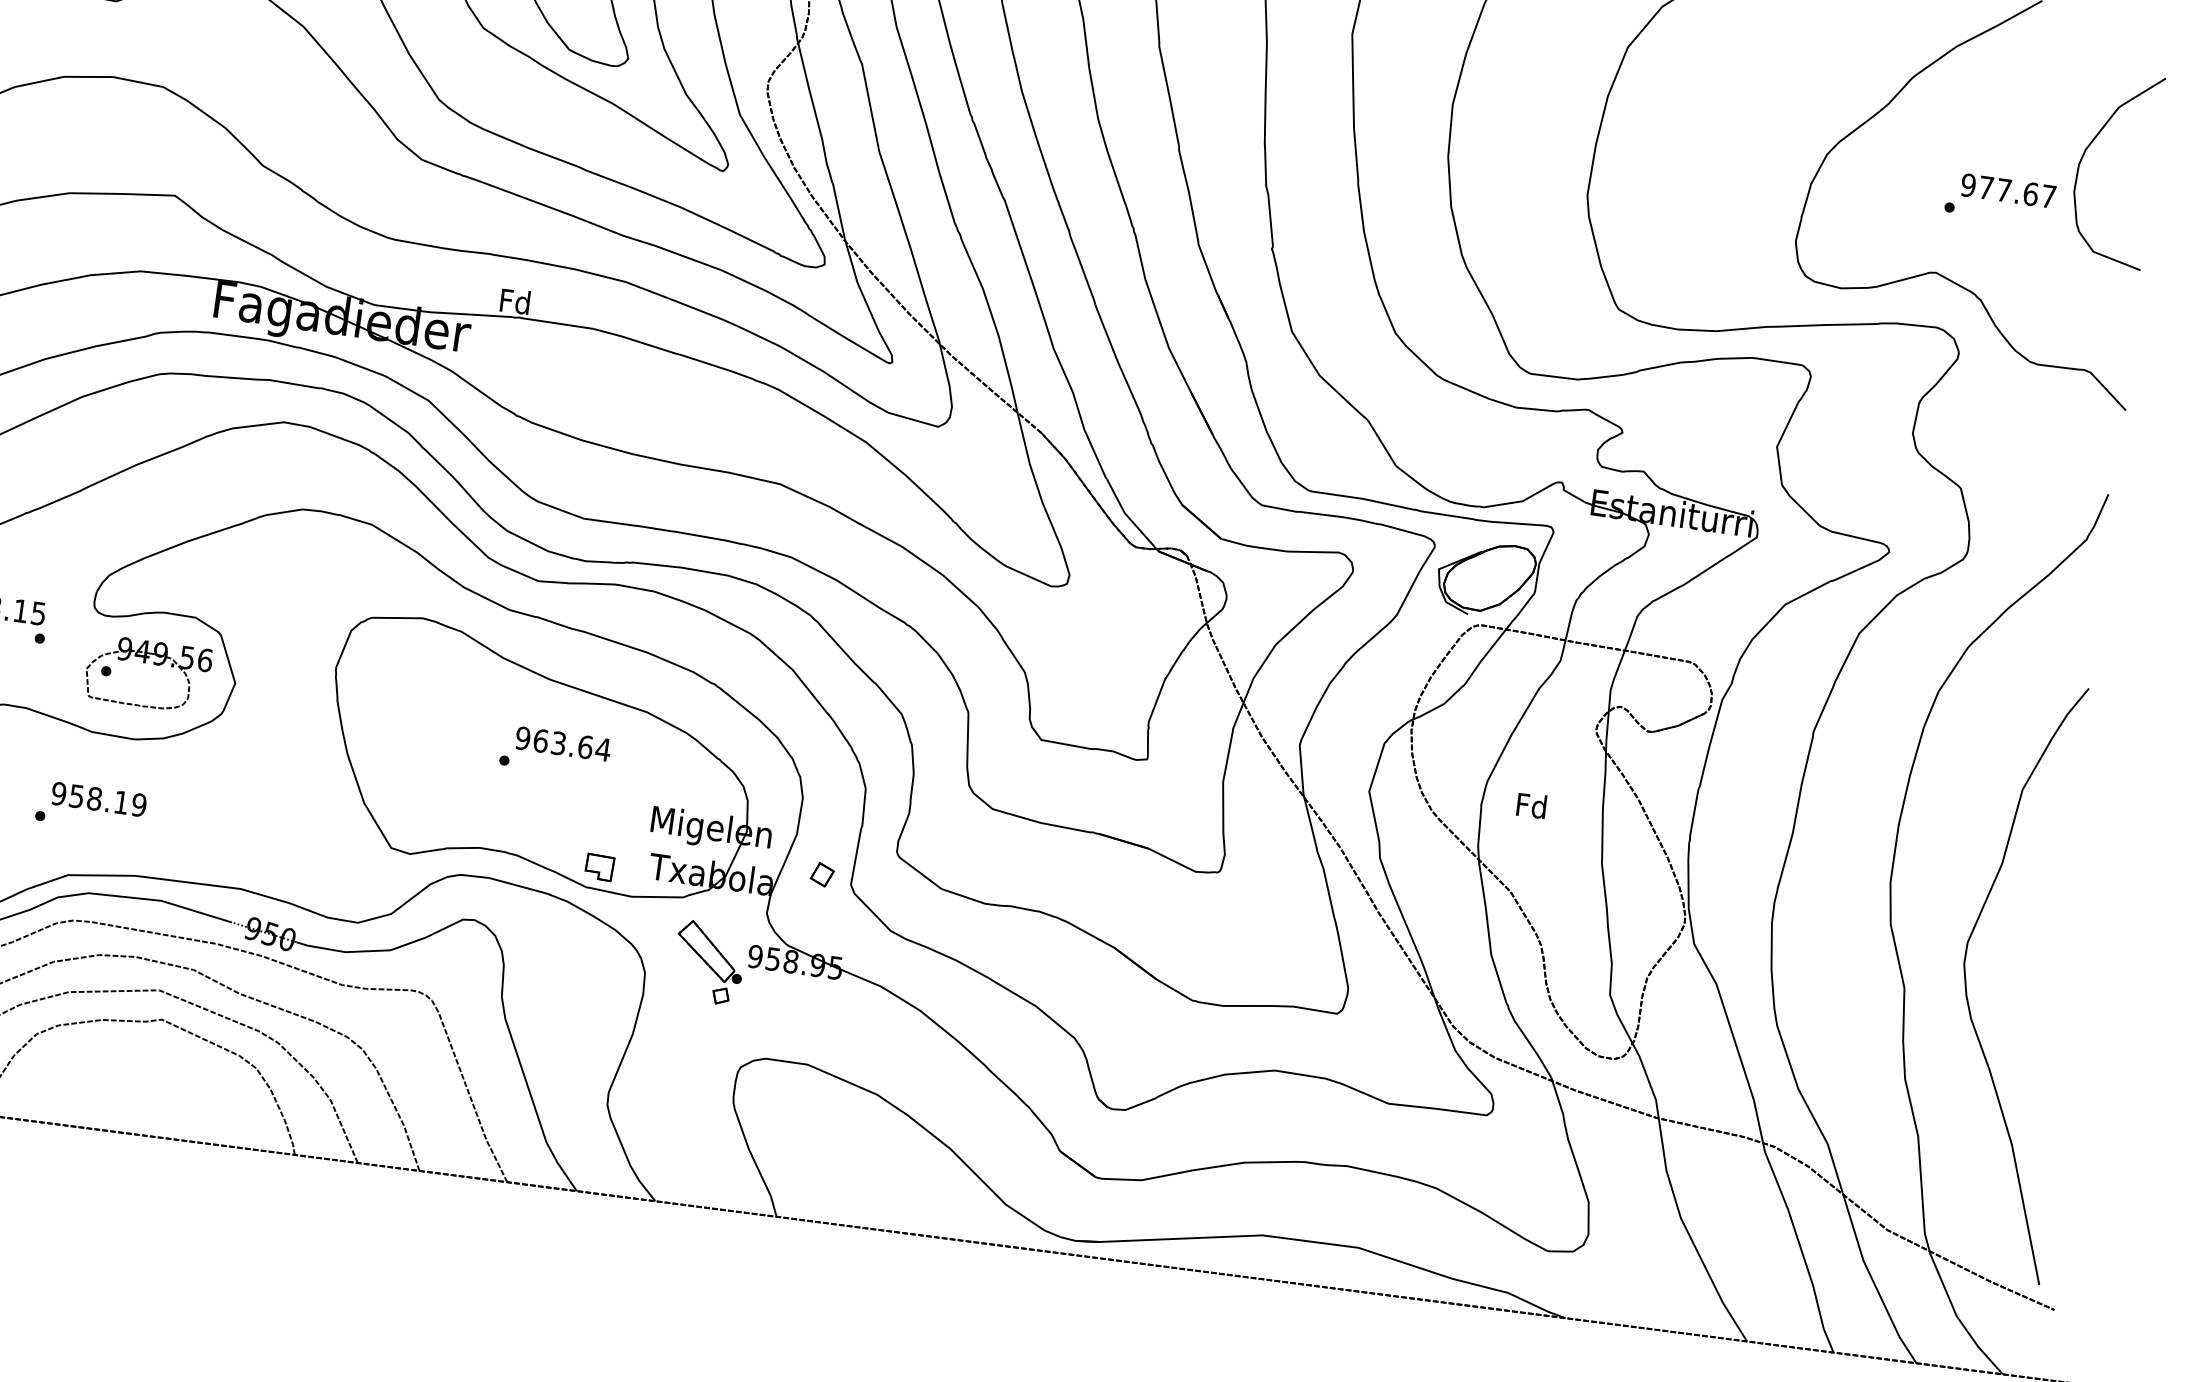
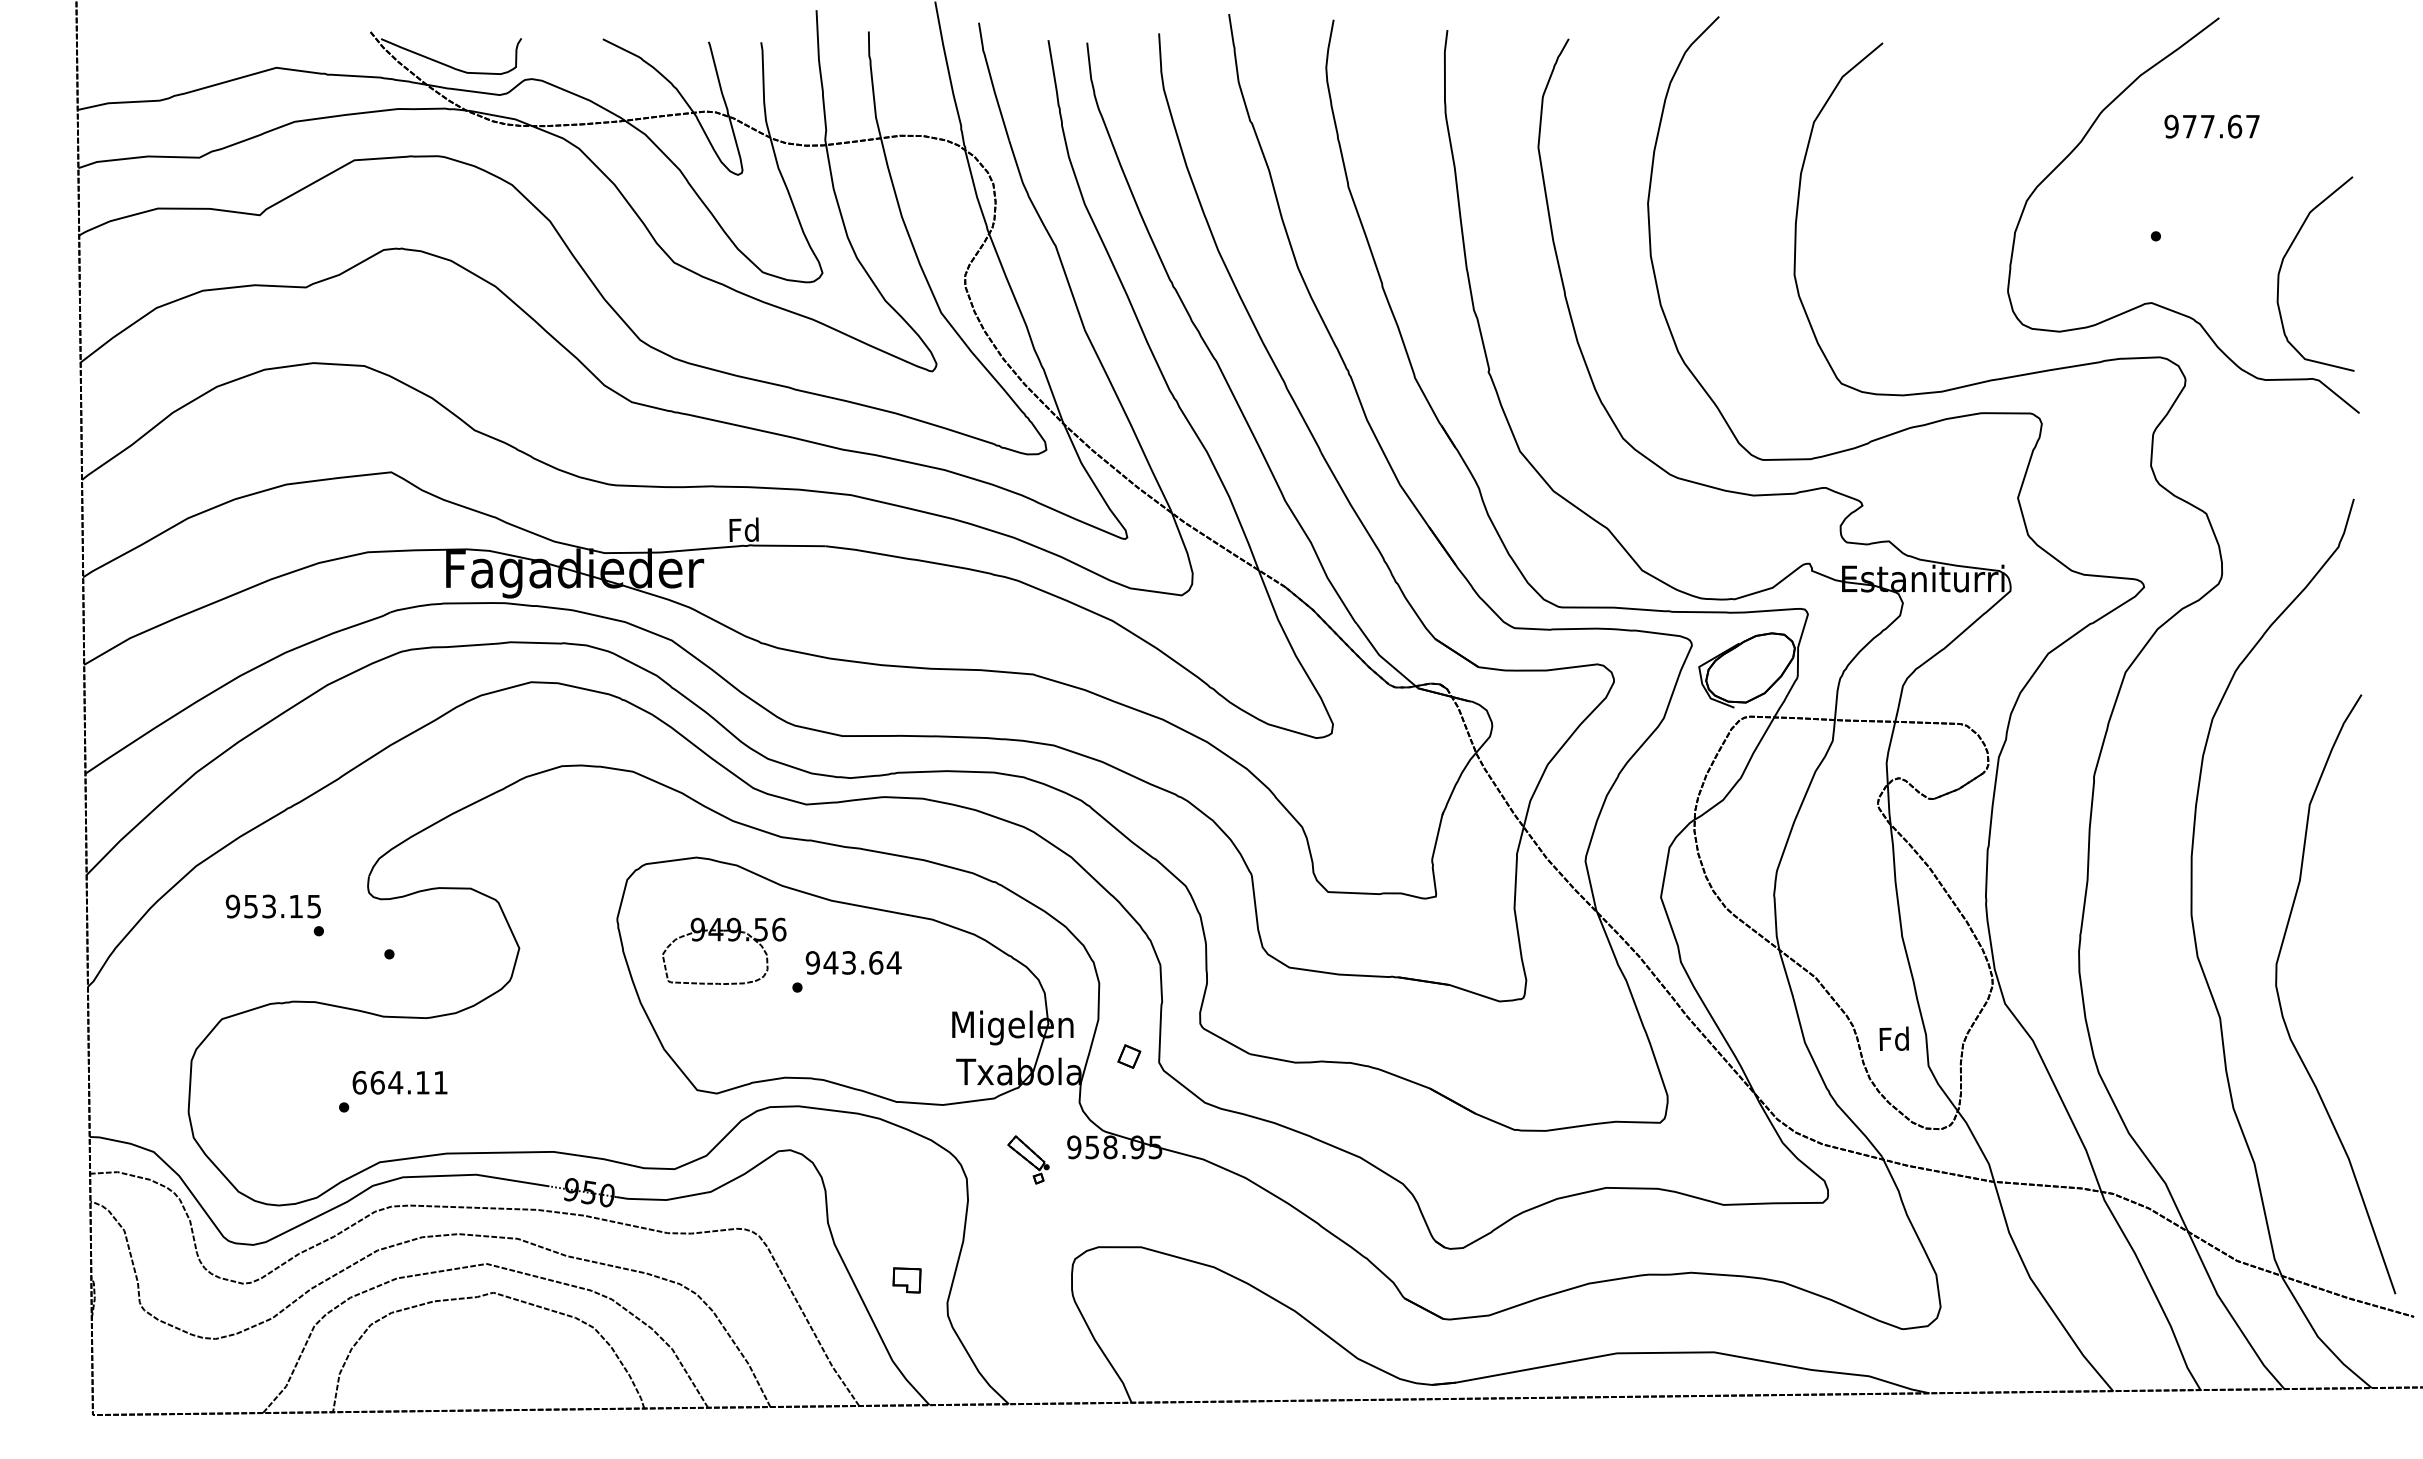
curve: (2085, 153) -> (2283, 262), moved
text: (2007, 190) -> (2211, 126), moved
part: (144, 663) -> (719, 941), moved
text: (540, 740) -> (830, 962), 963.64 -> 943.64
text: (98, 799) -> (399, 1082), 958.19 -> 664.11
text: (1530, 805) -> (1893, 1038), moved
part: (599, 867) -> (906, 1280), moved
part: (708, 962) -> (1028, 1159), size x0.6

